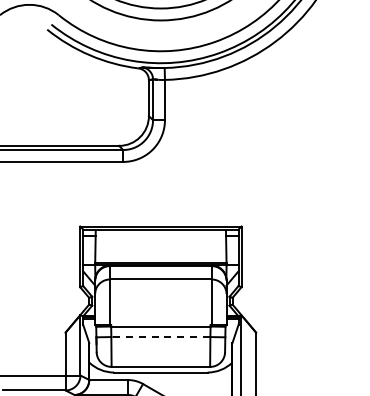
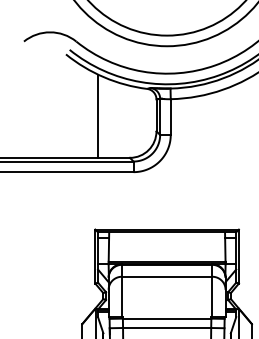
line: (83, 98) -> (98, 115), added
line: (160, 337) -> (166, 328), dashed -> solid

